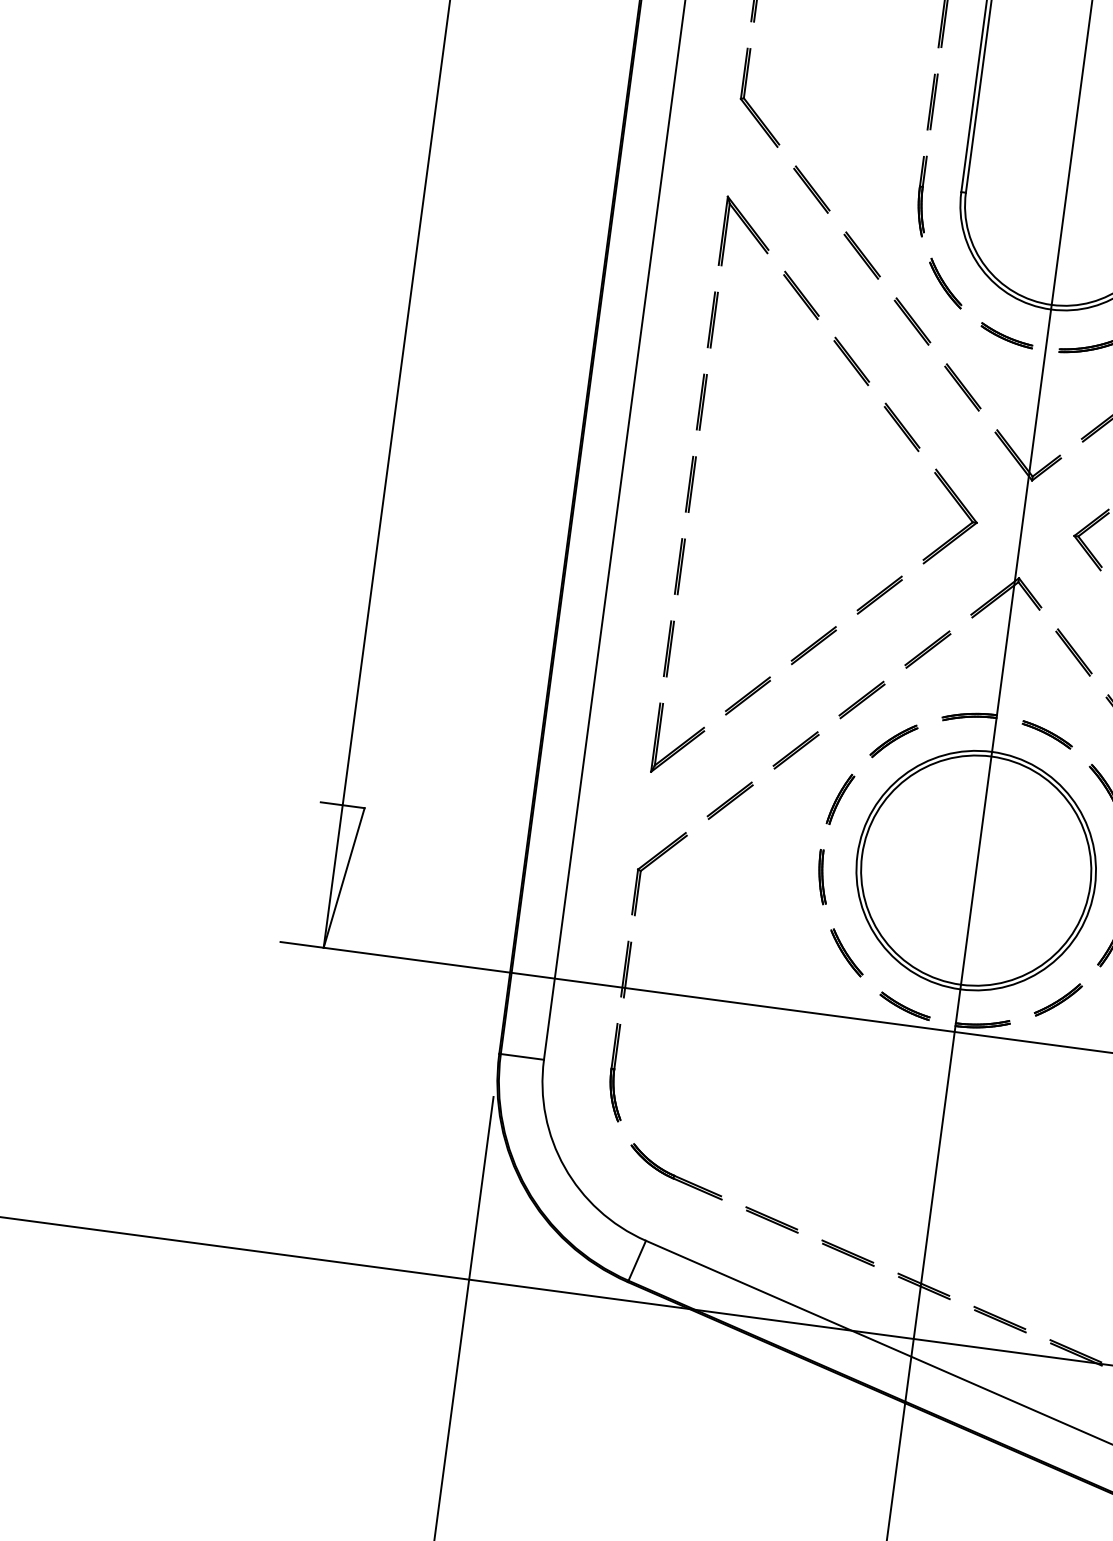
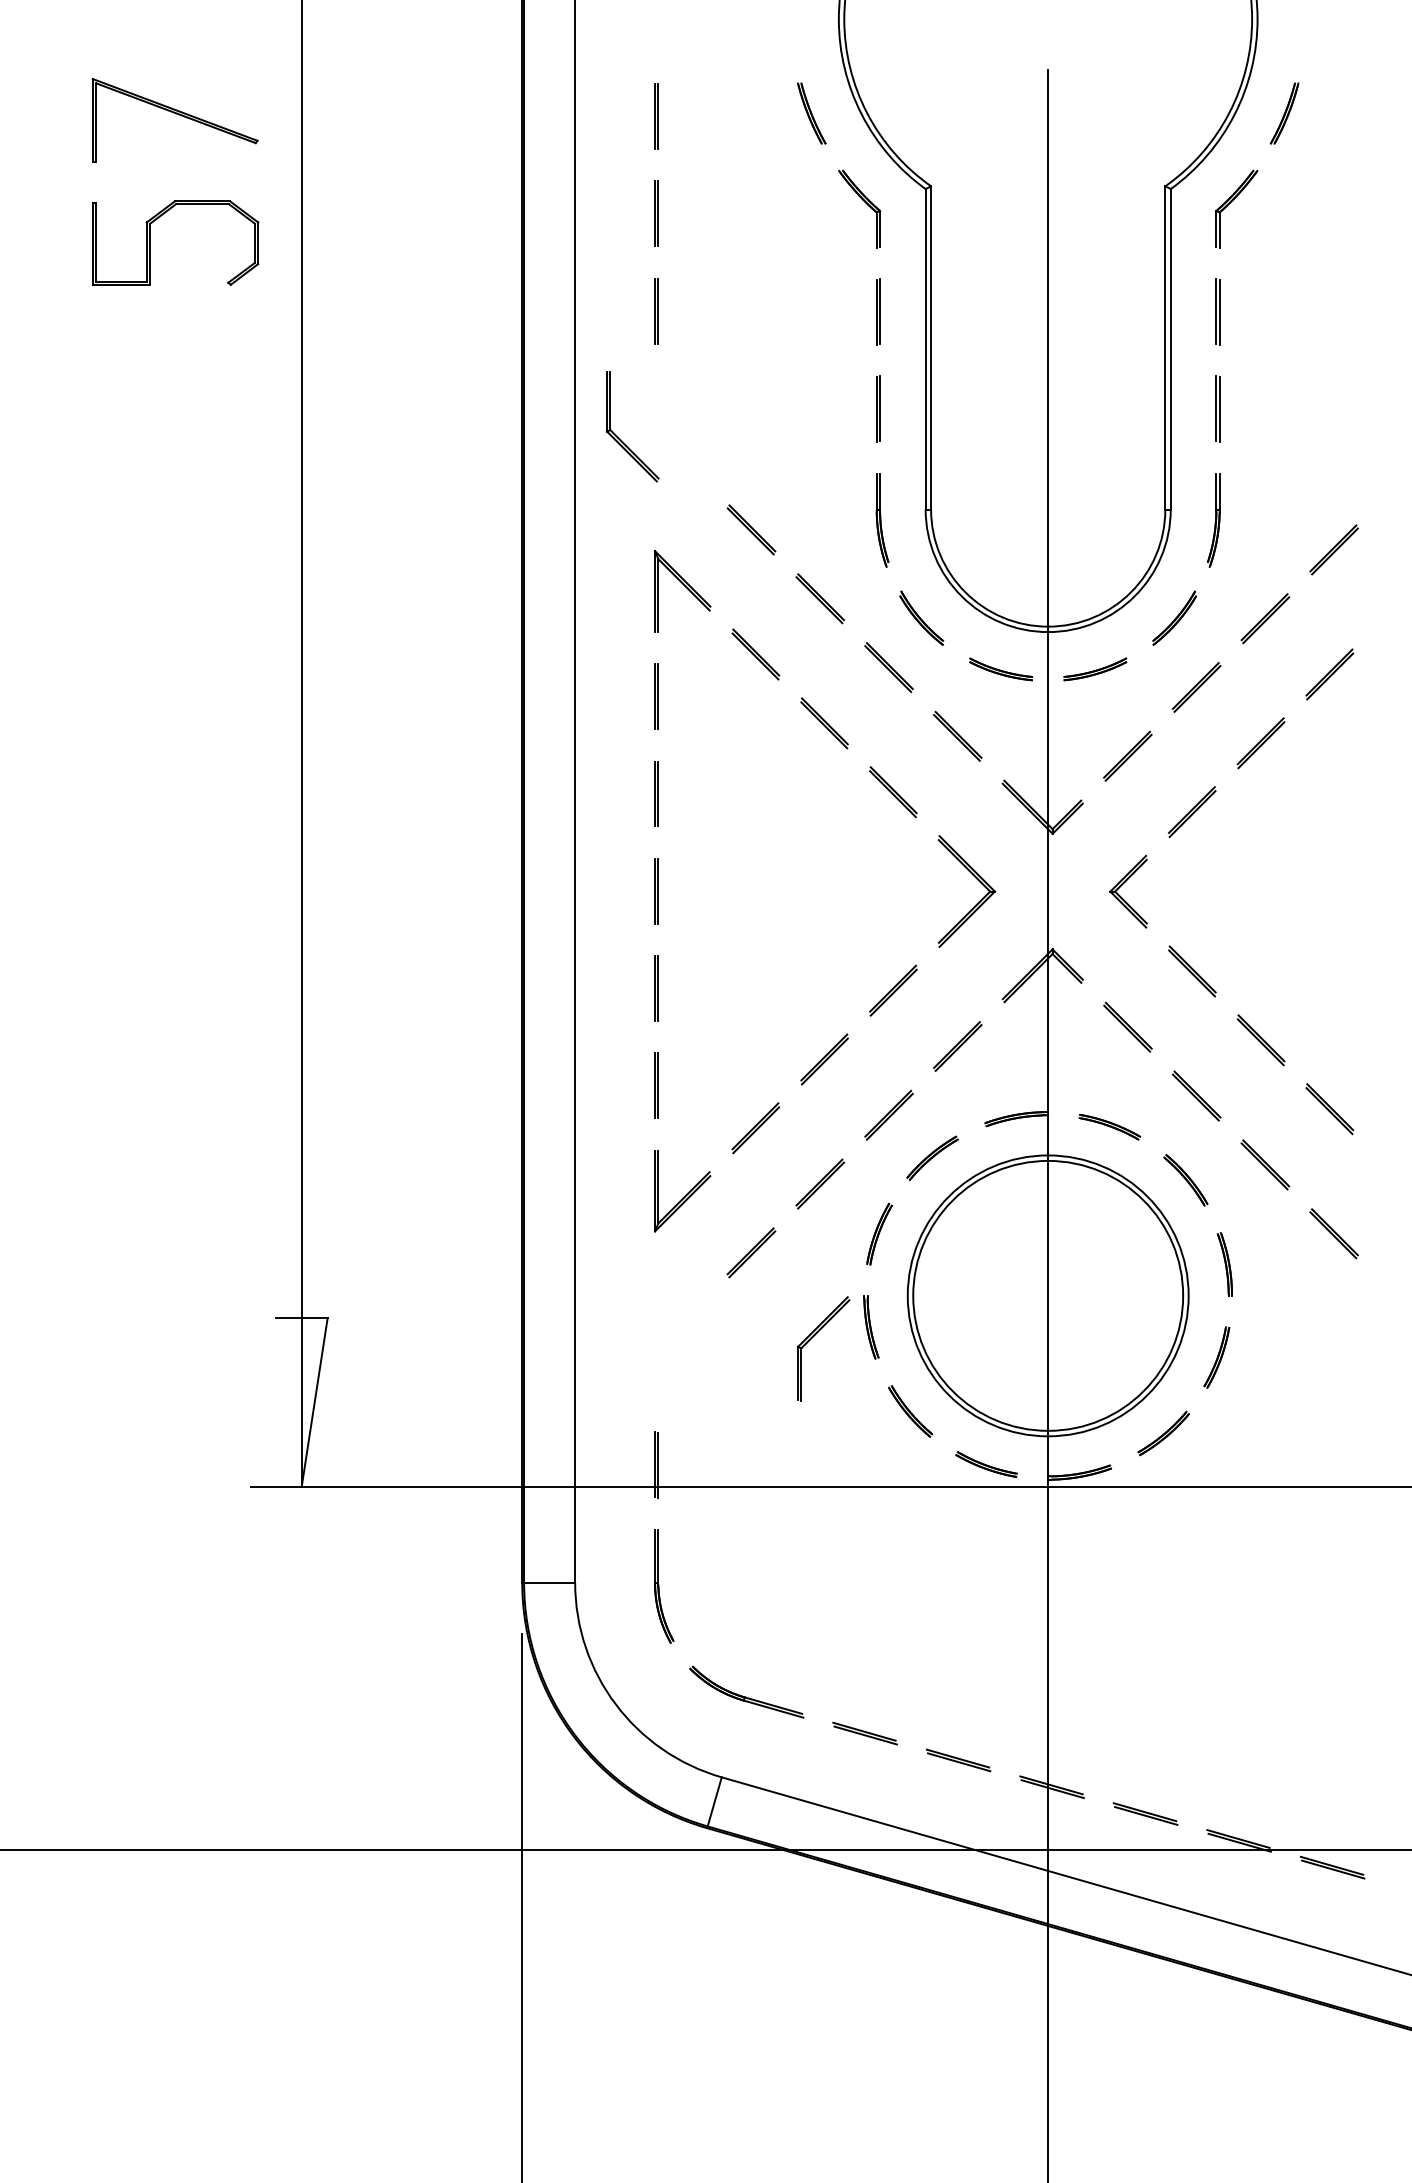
part: (751, 106) -> (620, 438), moved
part: (652, 863) -> (813, 1337), moved

